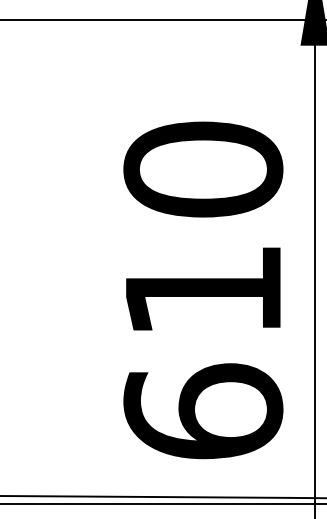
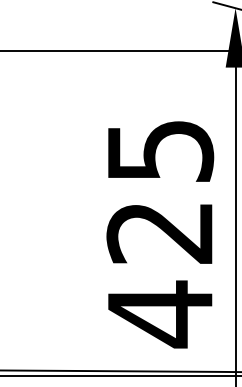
text: (203, 292) -> (160, 233), 610 -> 425

